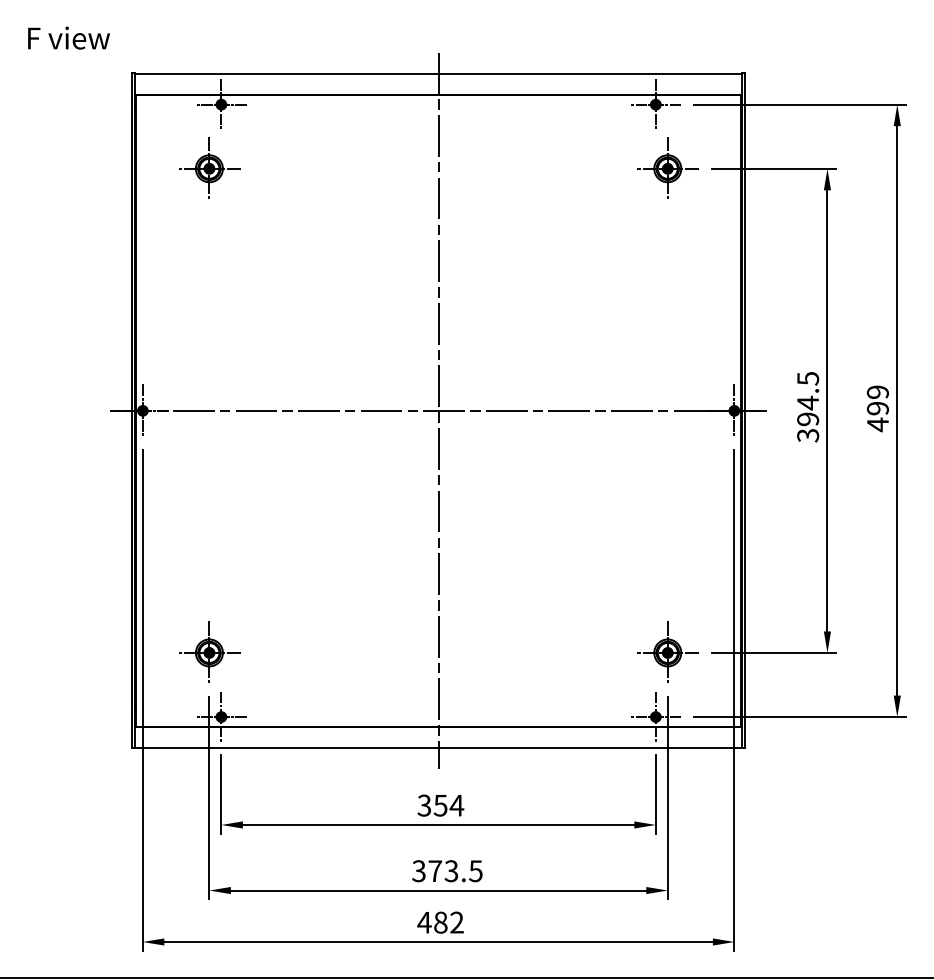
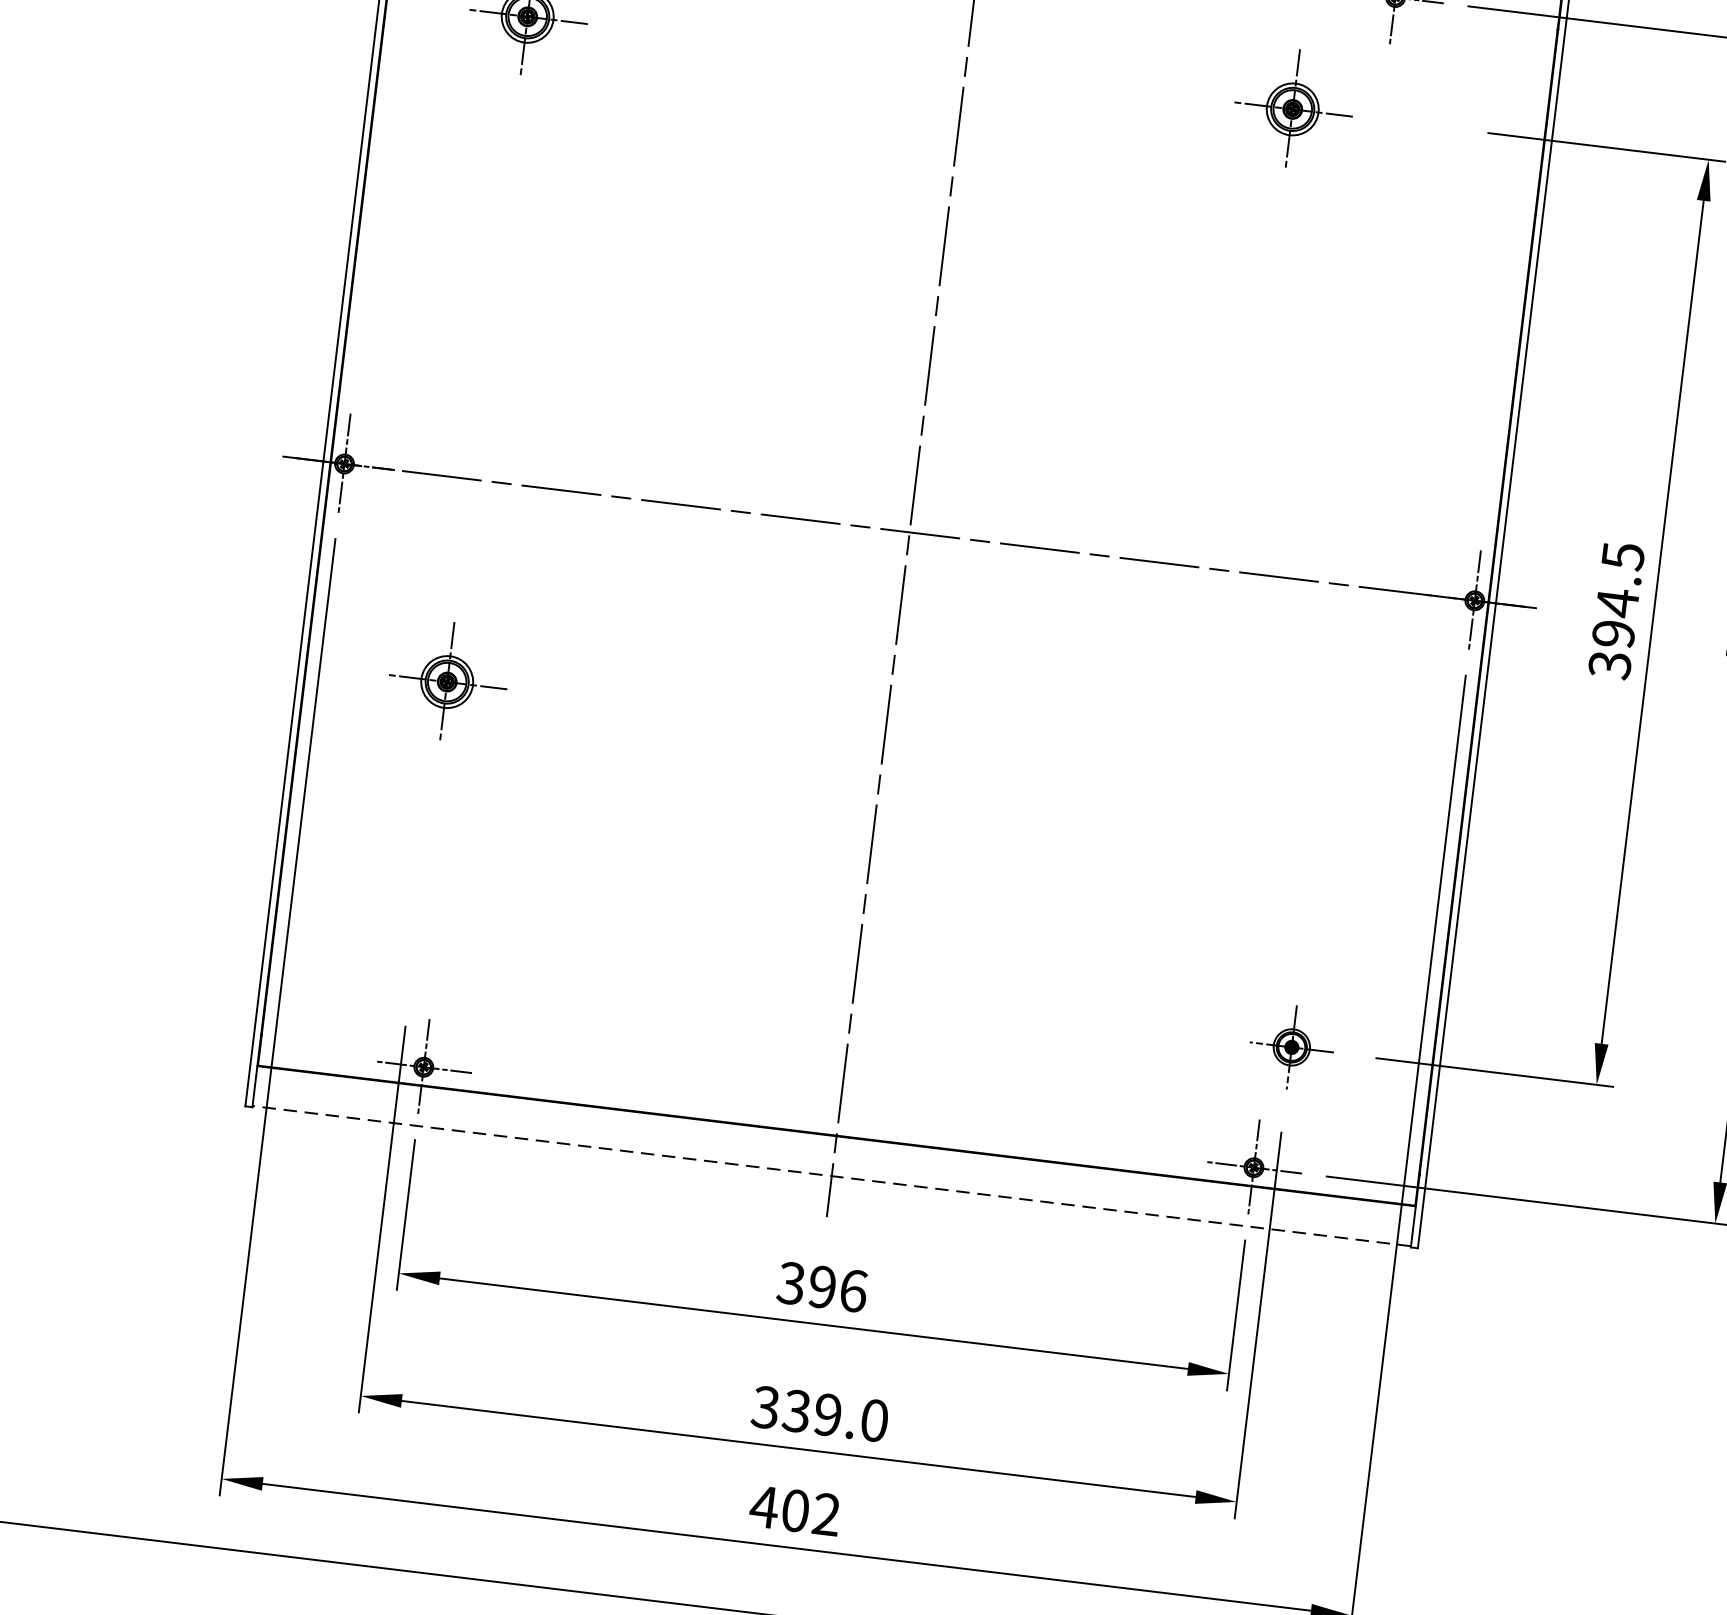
part: (667, 167) -> (1292, 106), moved
part: (209, 651) -> (447, 679), moved
part: (667, 651) -> (1291, 1045), size x0.7
line: (438, 747) -> (831, 1175), solid -> dashed
text: (448, 805) -> (837, 1288), 354 -> 396
text: (455, 871) -> (835, 1416), 373.5 -> 339.0
text: (440, 922) -> (794, 1510), 482 -> 402

